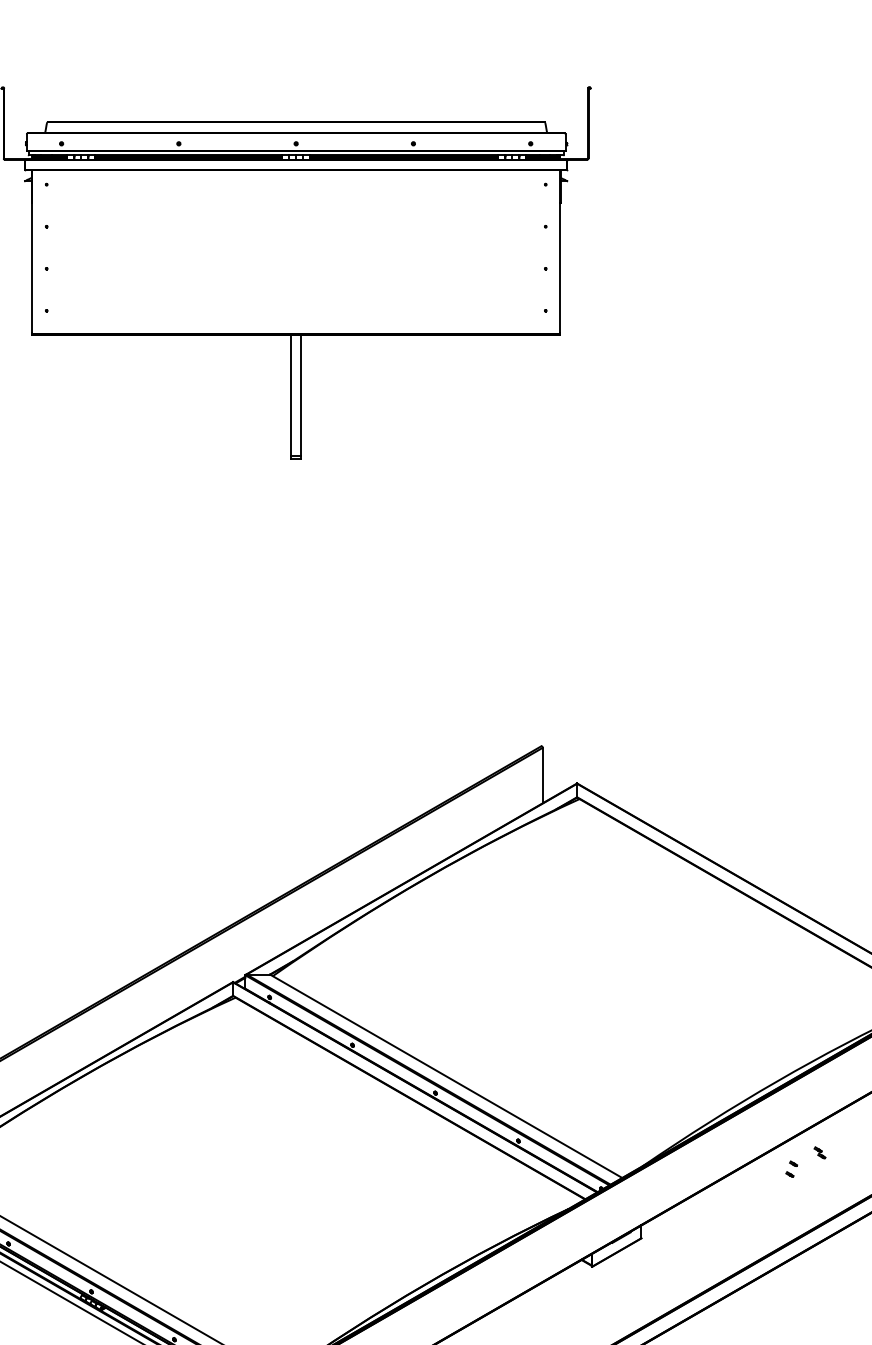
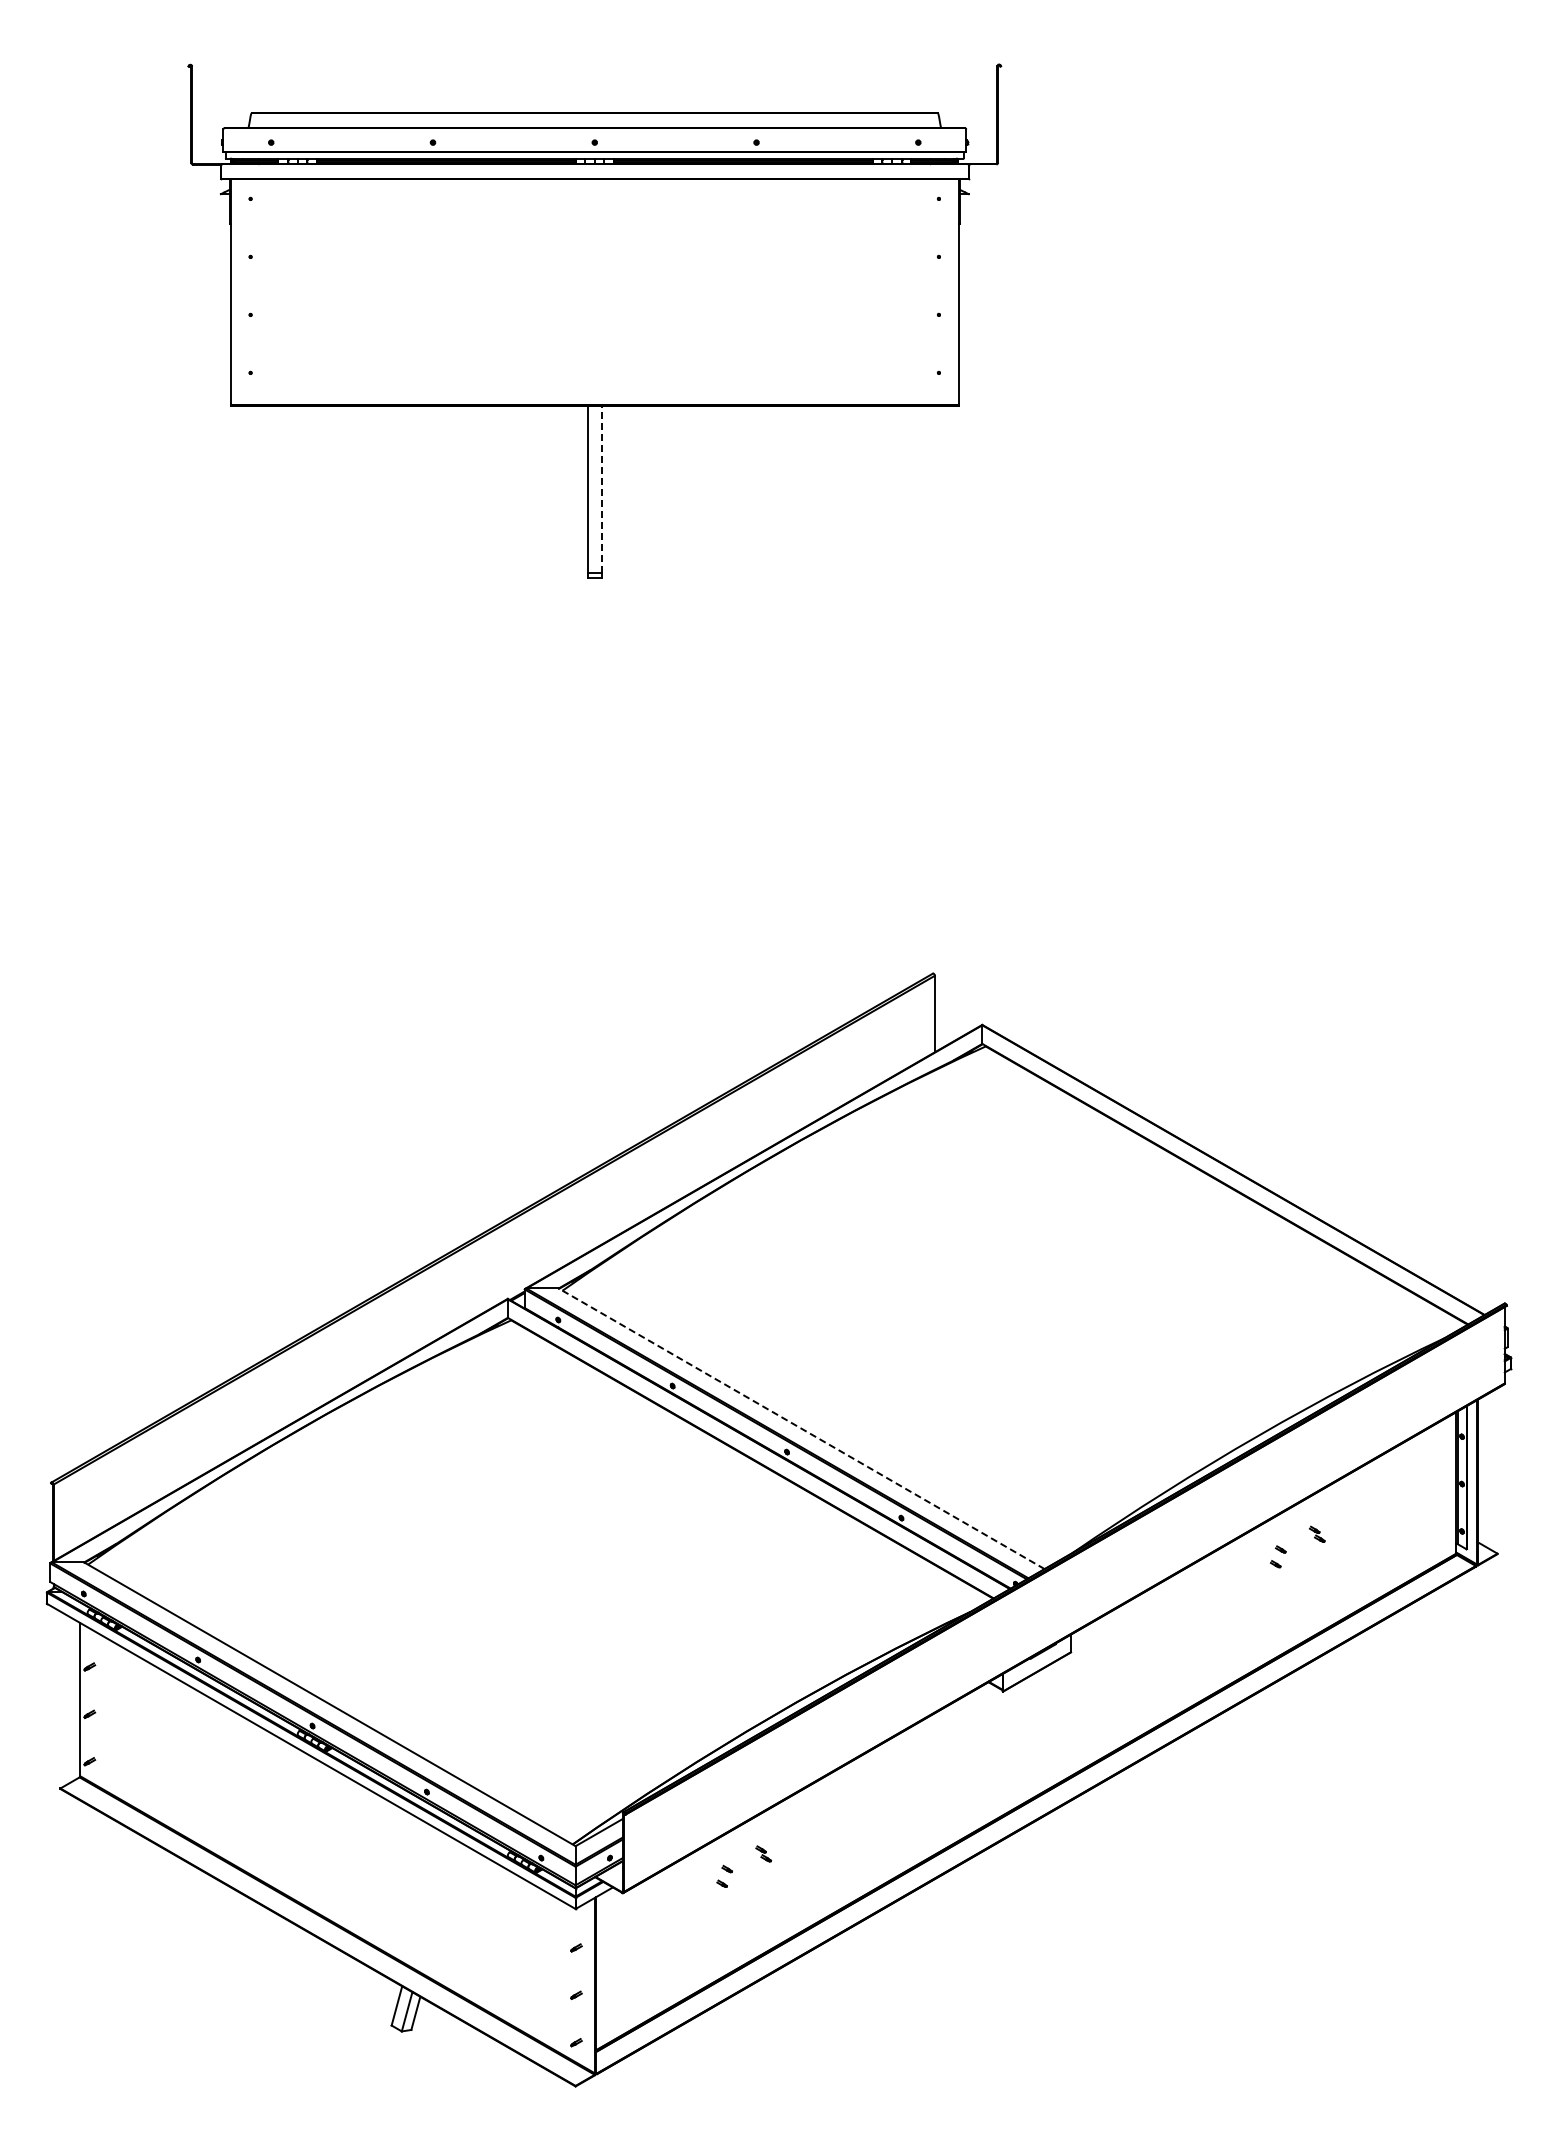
line: (301, 394) -> (601, 488), solid -> dashed
line: (446, 1076) -> (801, 1428), solid -> dashed

